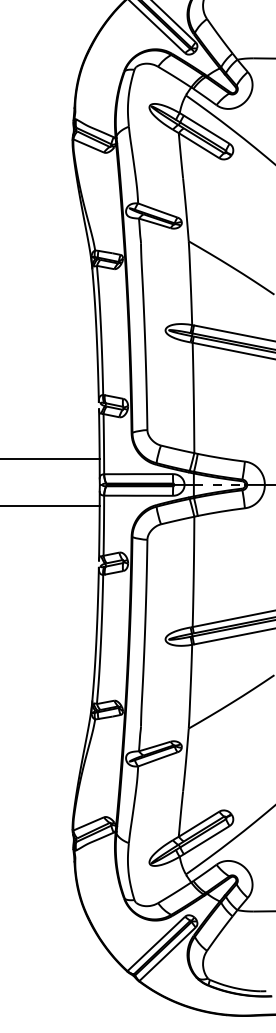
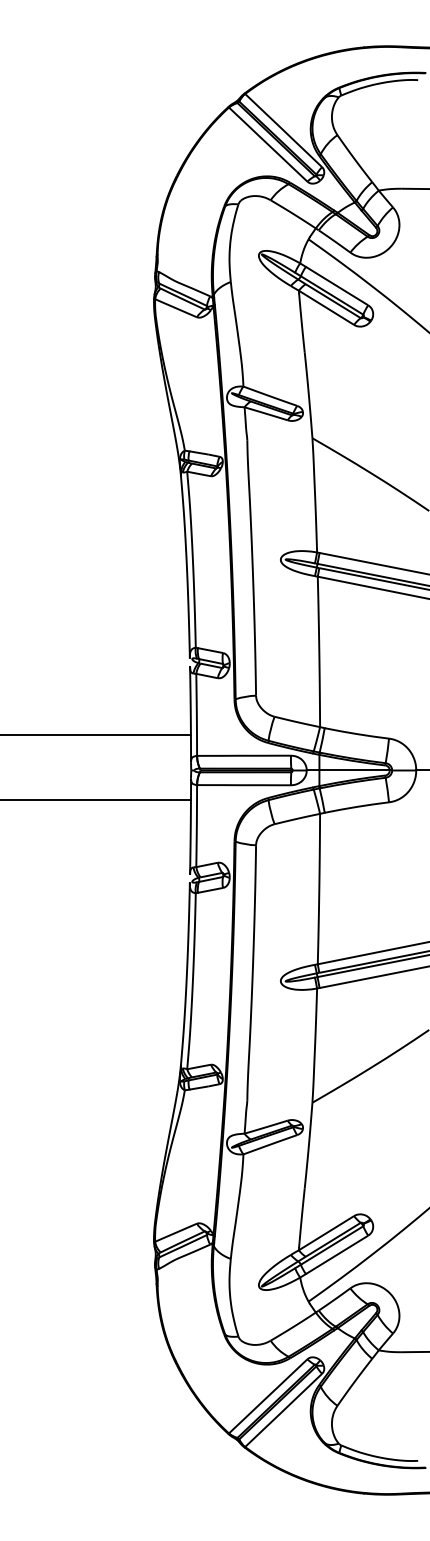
line: (220, 484) -> (355, 770), dashed -> solid

